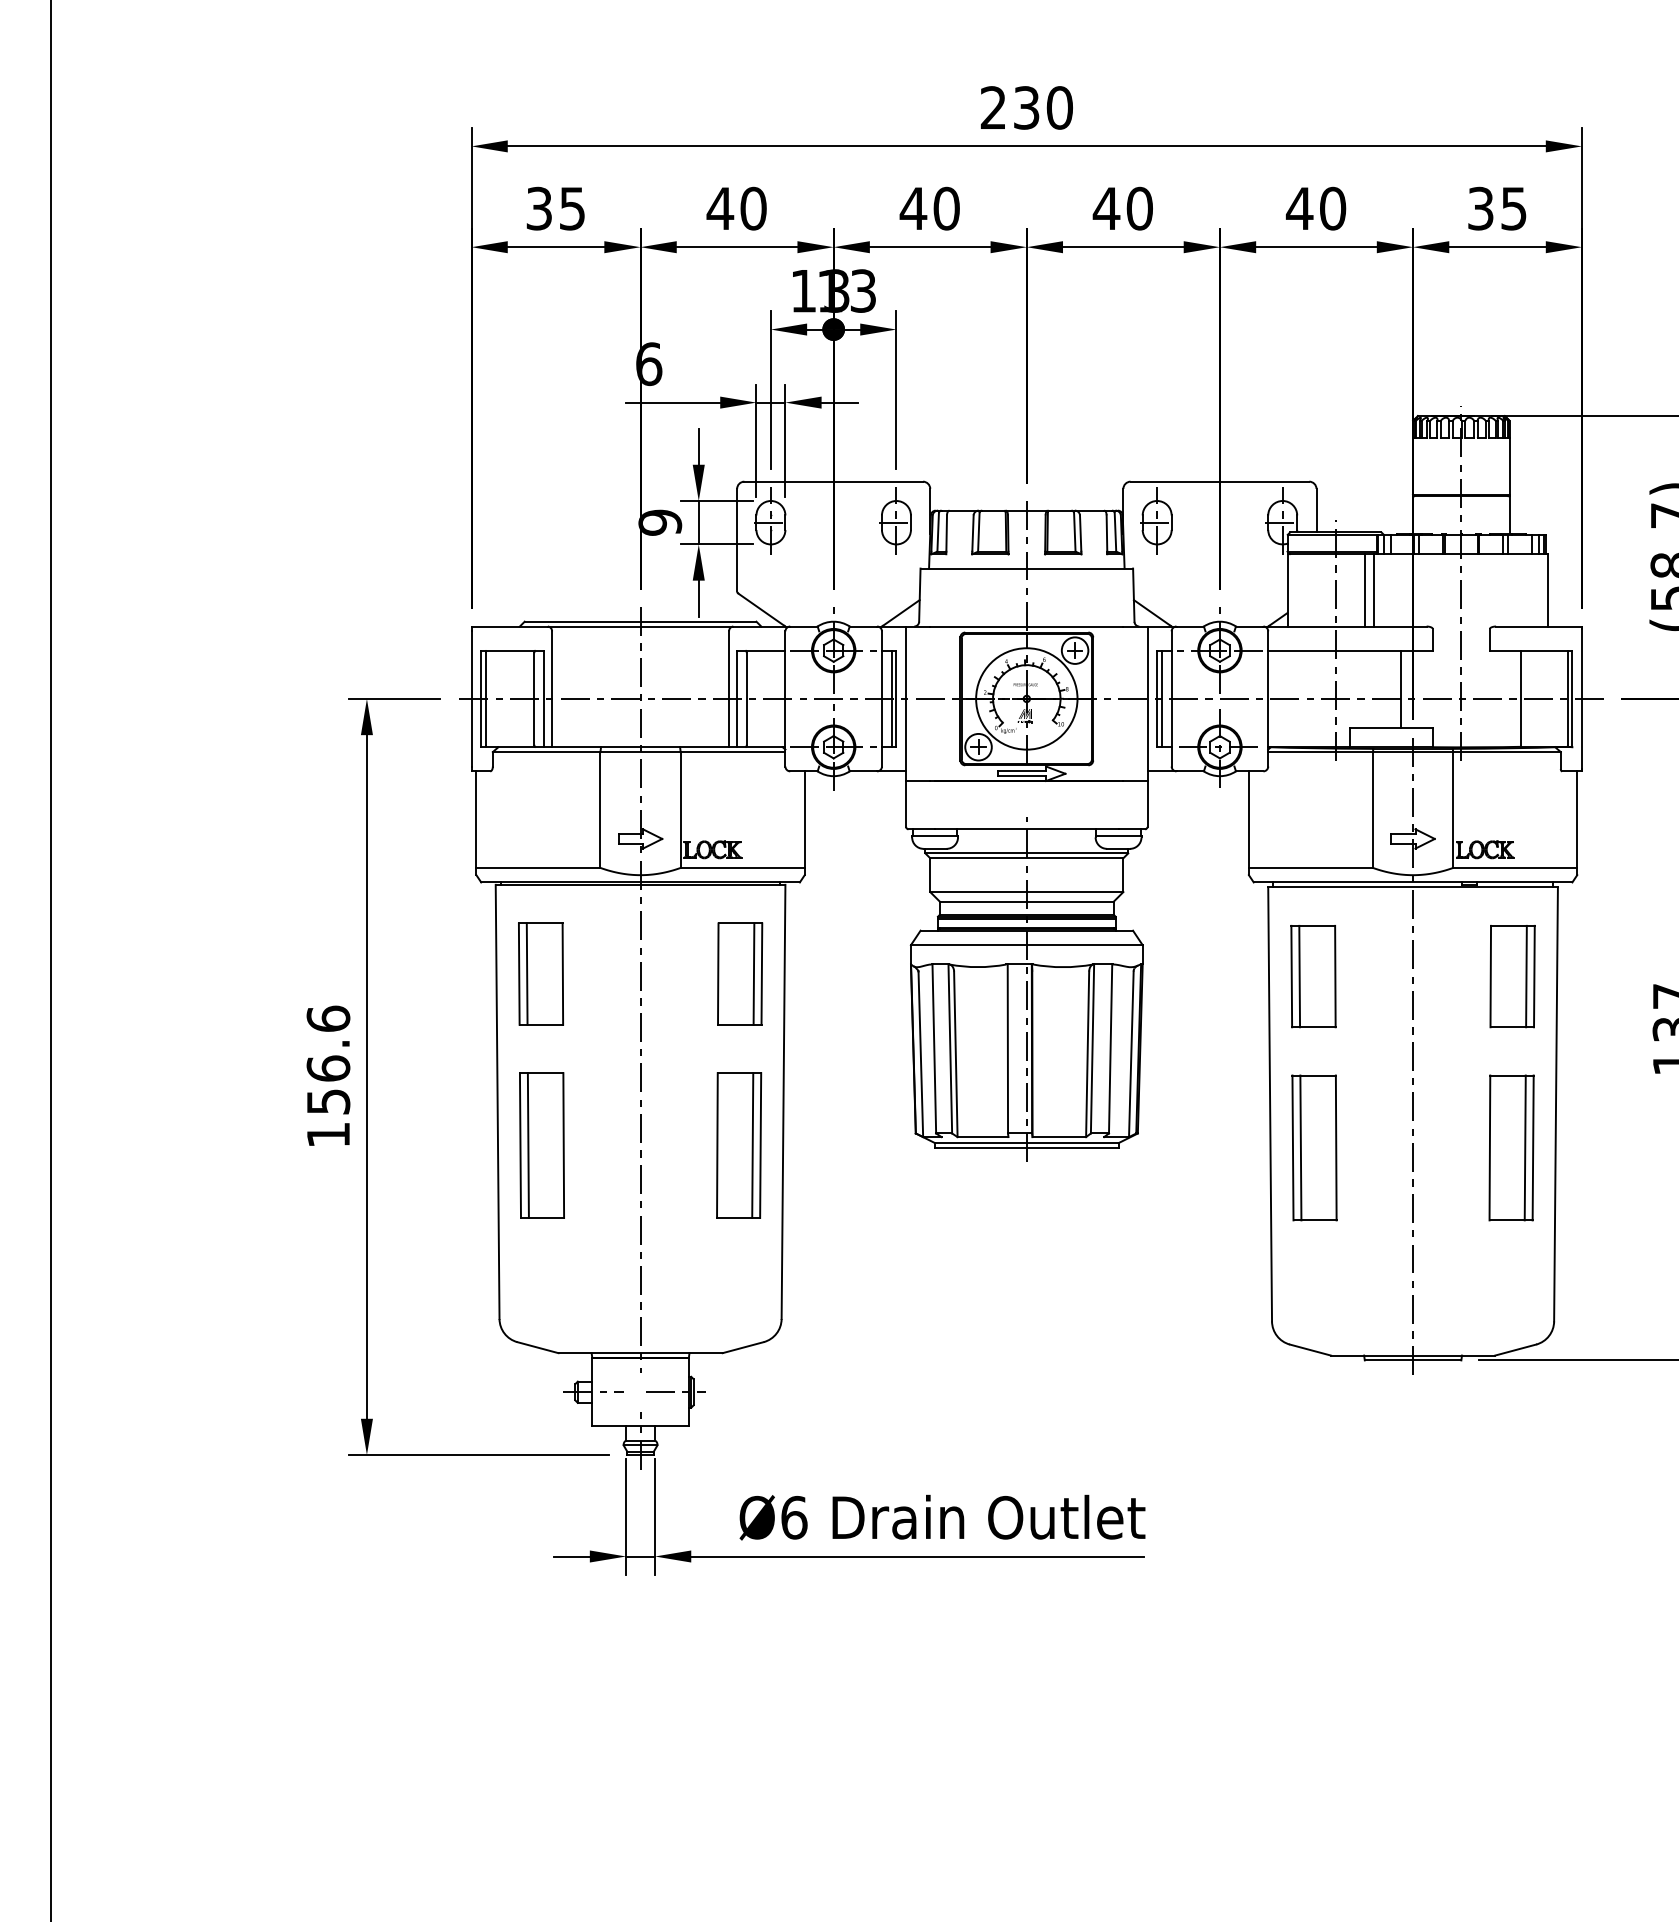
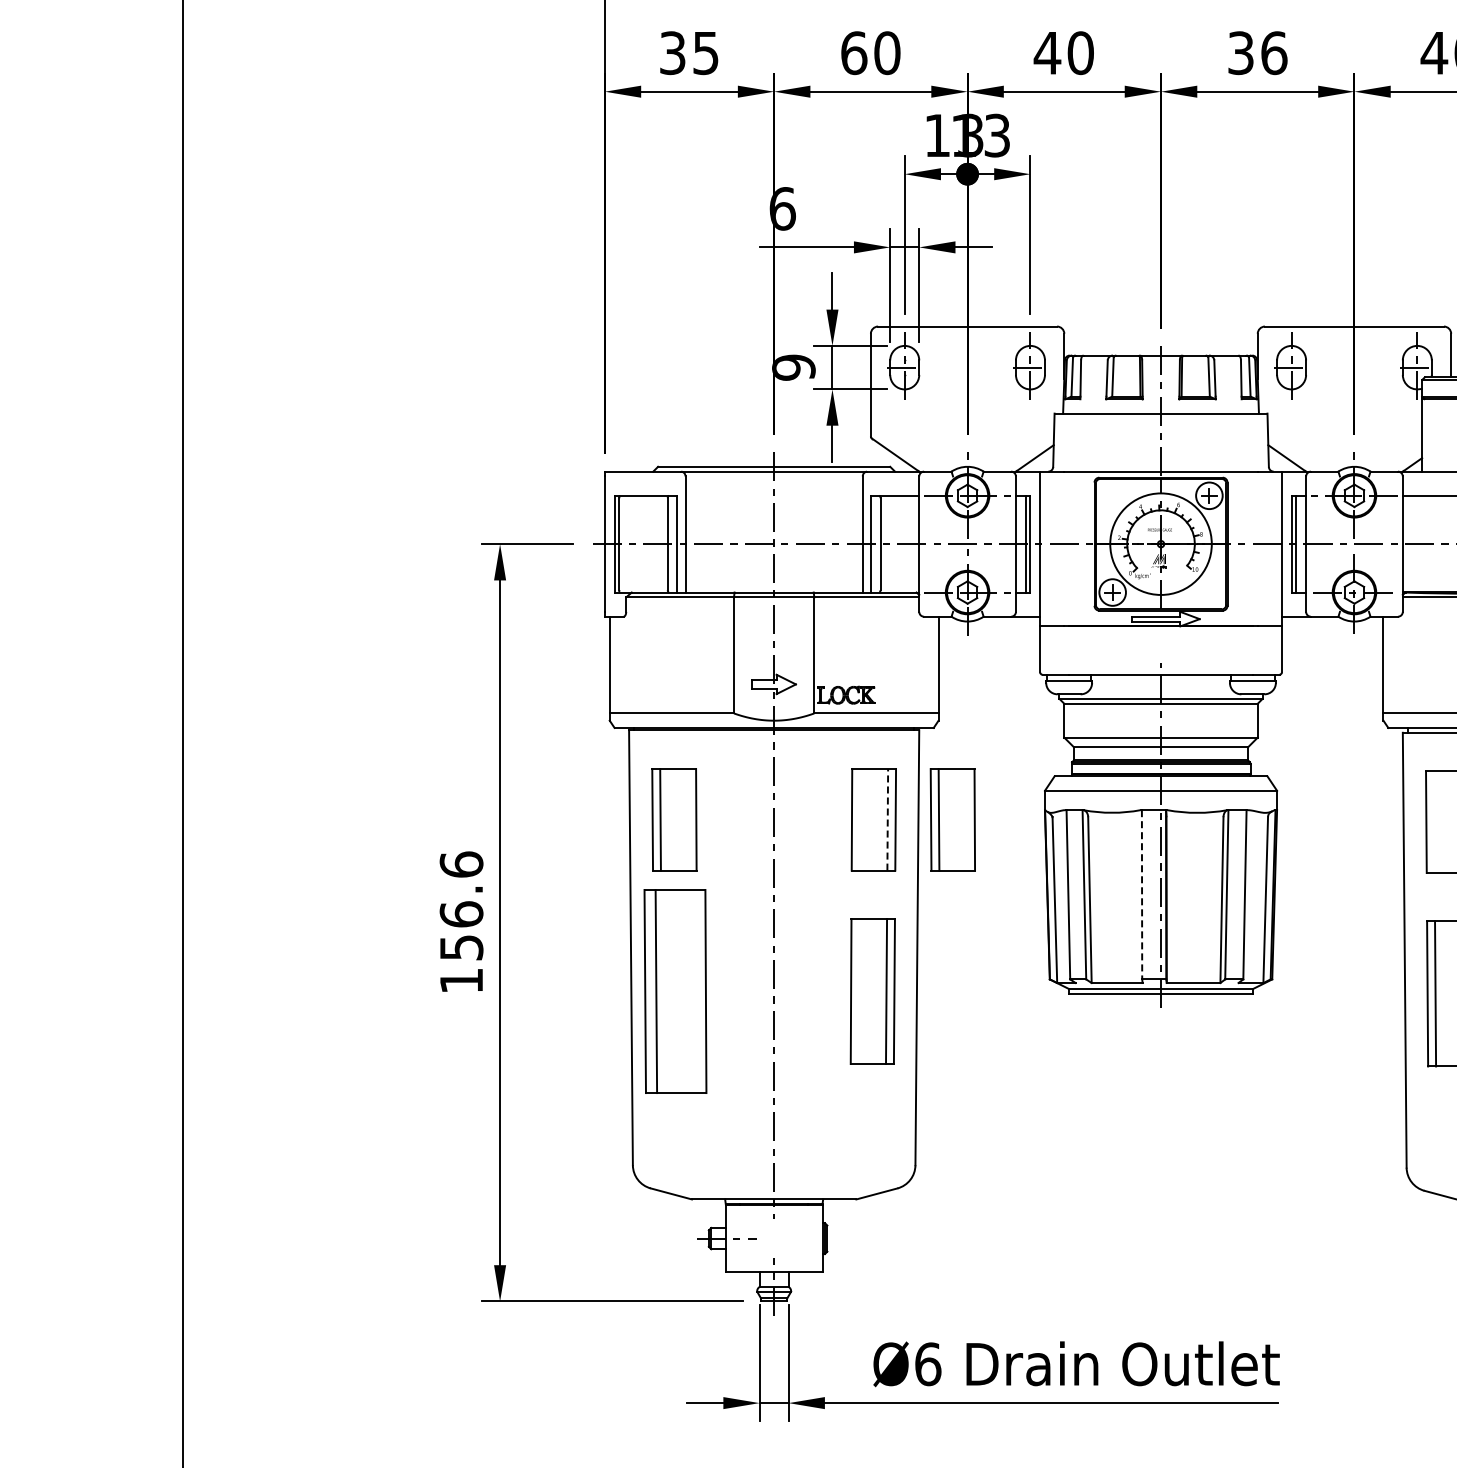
text: (720, 208) -> (854, 52), 40 -> 60
text: (1122, 208) -> (1256, 52), 40 -> 36
part: (818, 973) -> (952, 819), added
line: (753, 974) -> (887, 820), solid -> dashed
line: (1299, 976) -> (1434, 822), removed
line: (1007, 1049) -> (1141, 895), solid -> dashed
part: (541, 1145) -> (674, 991), size x1.4
line: (675, 1392) -> (809, 1238), removed

